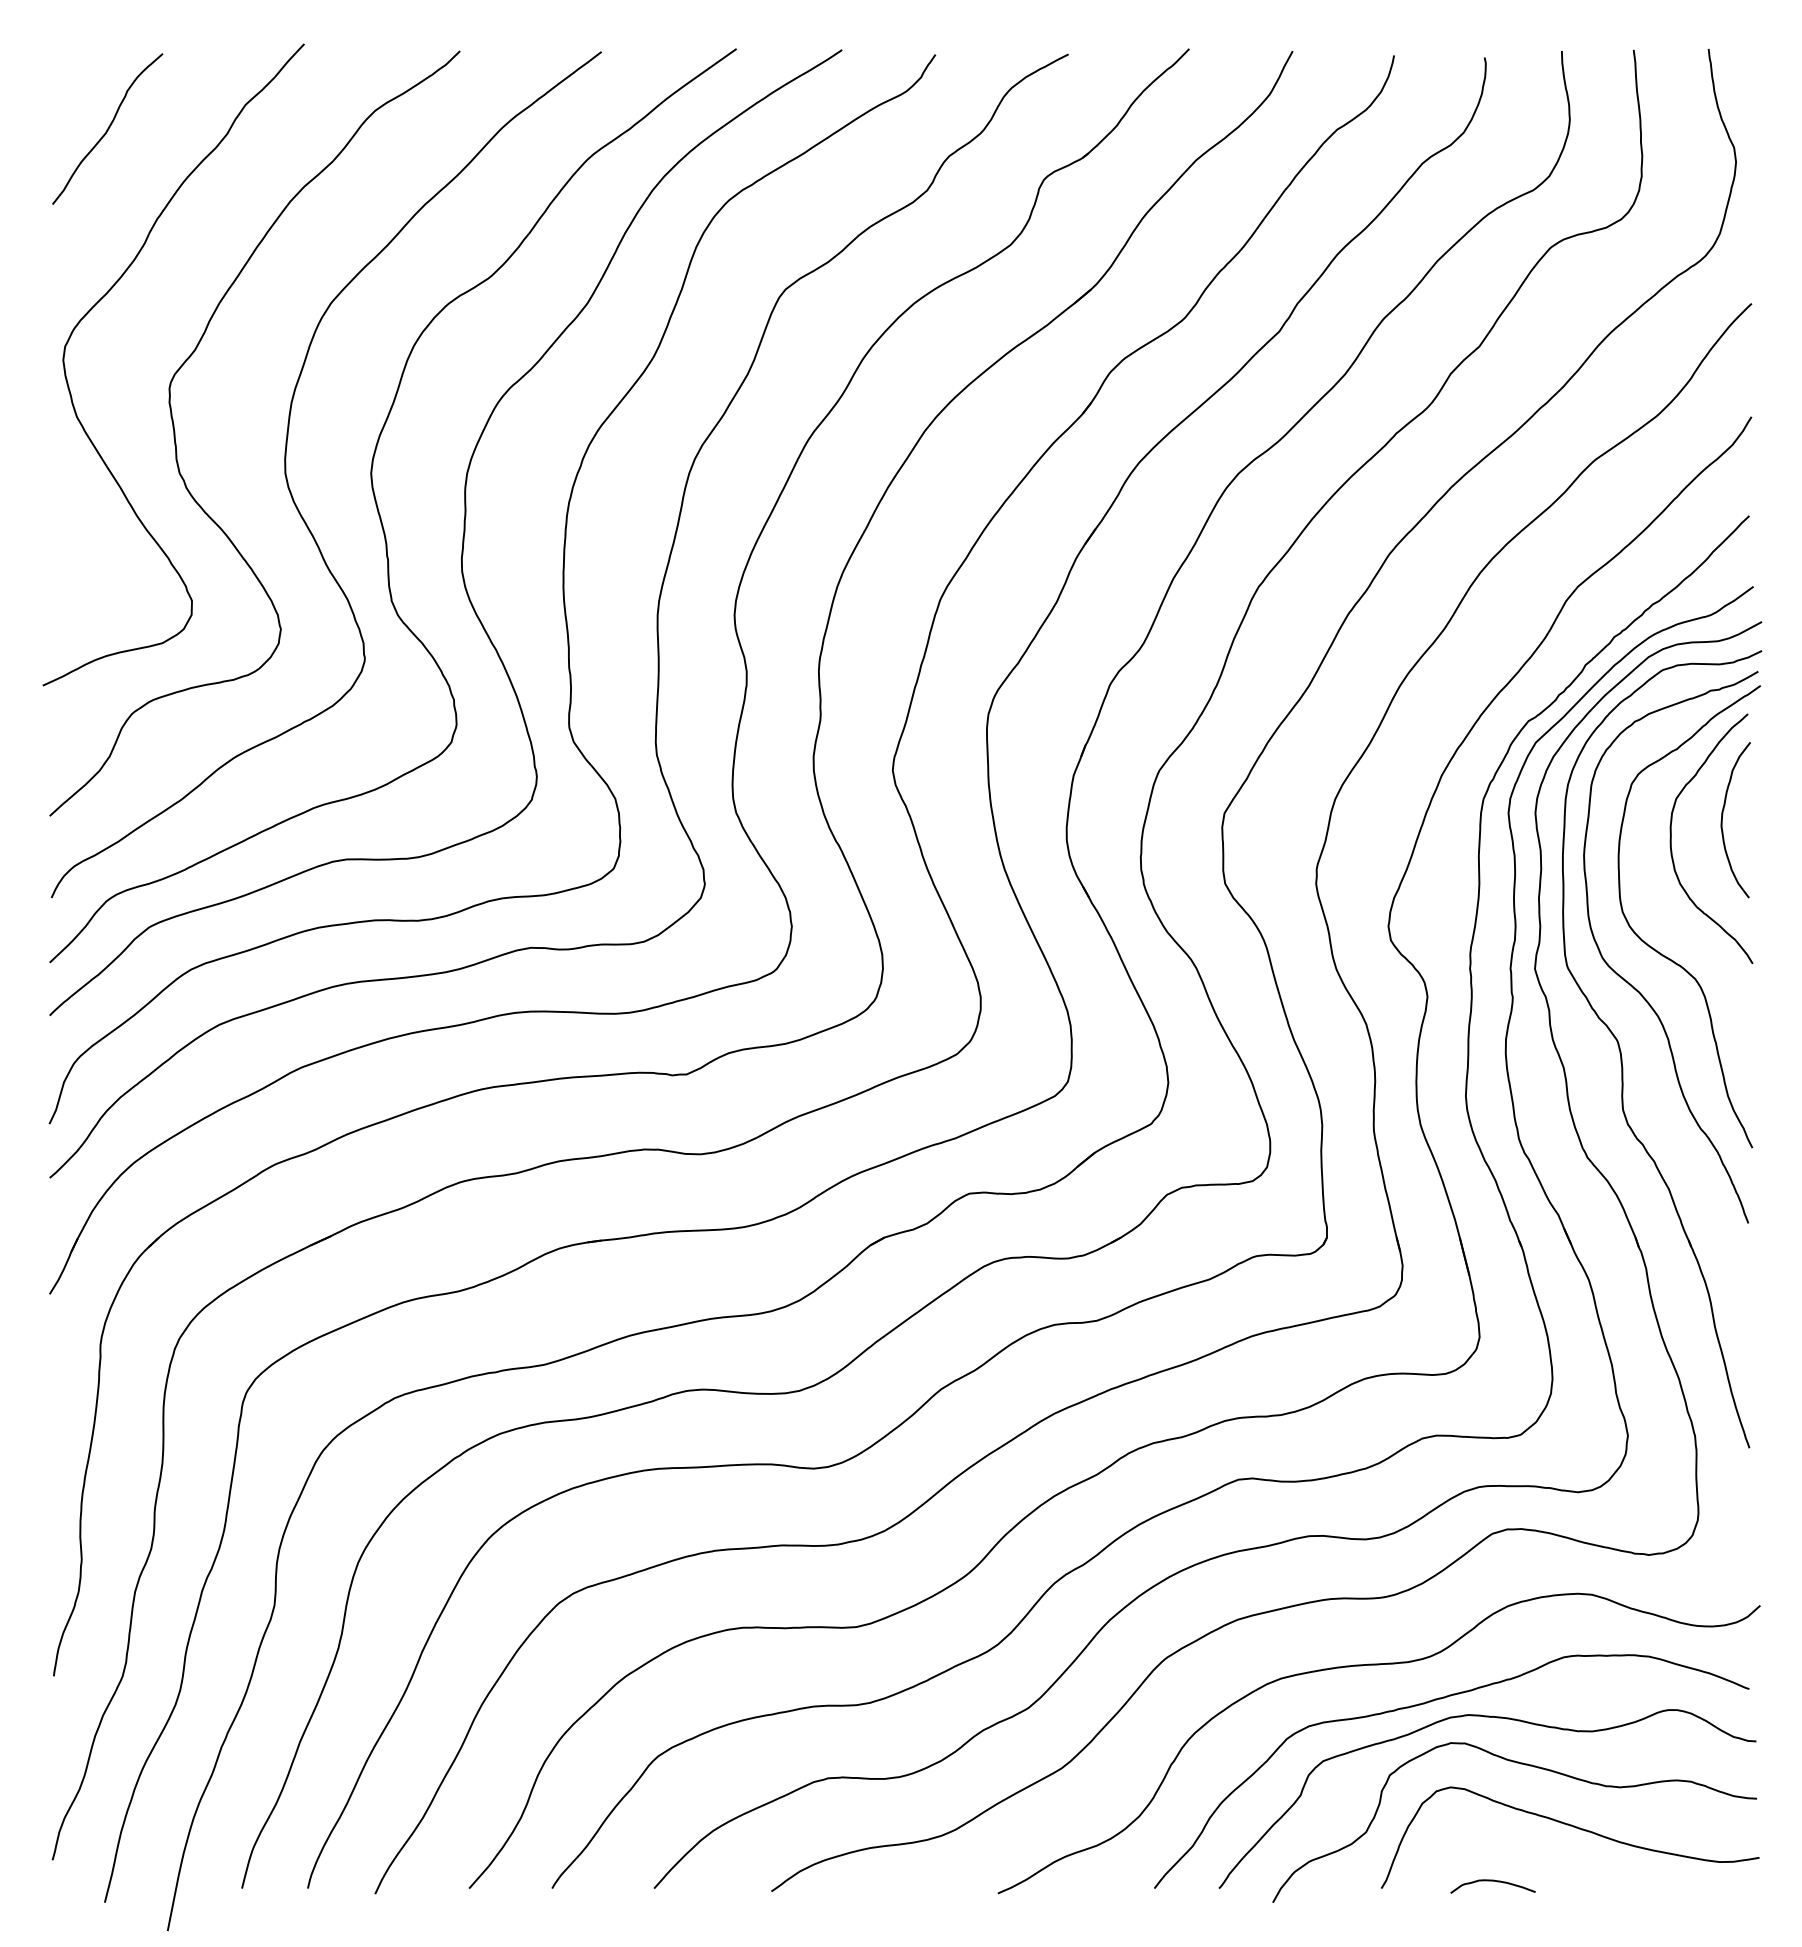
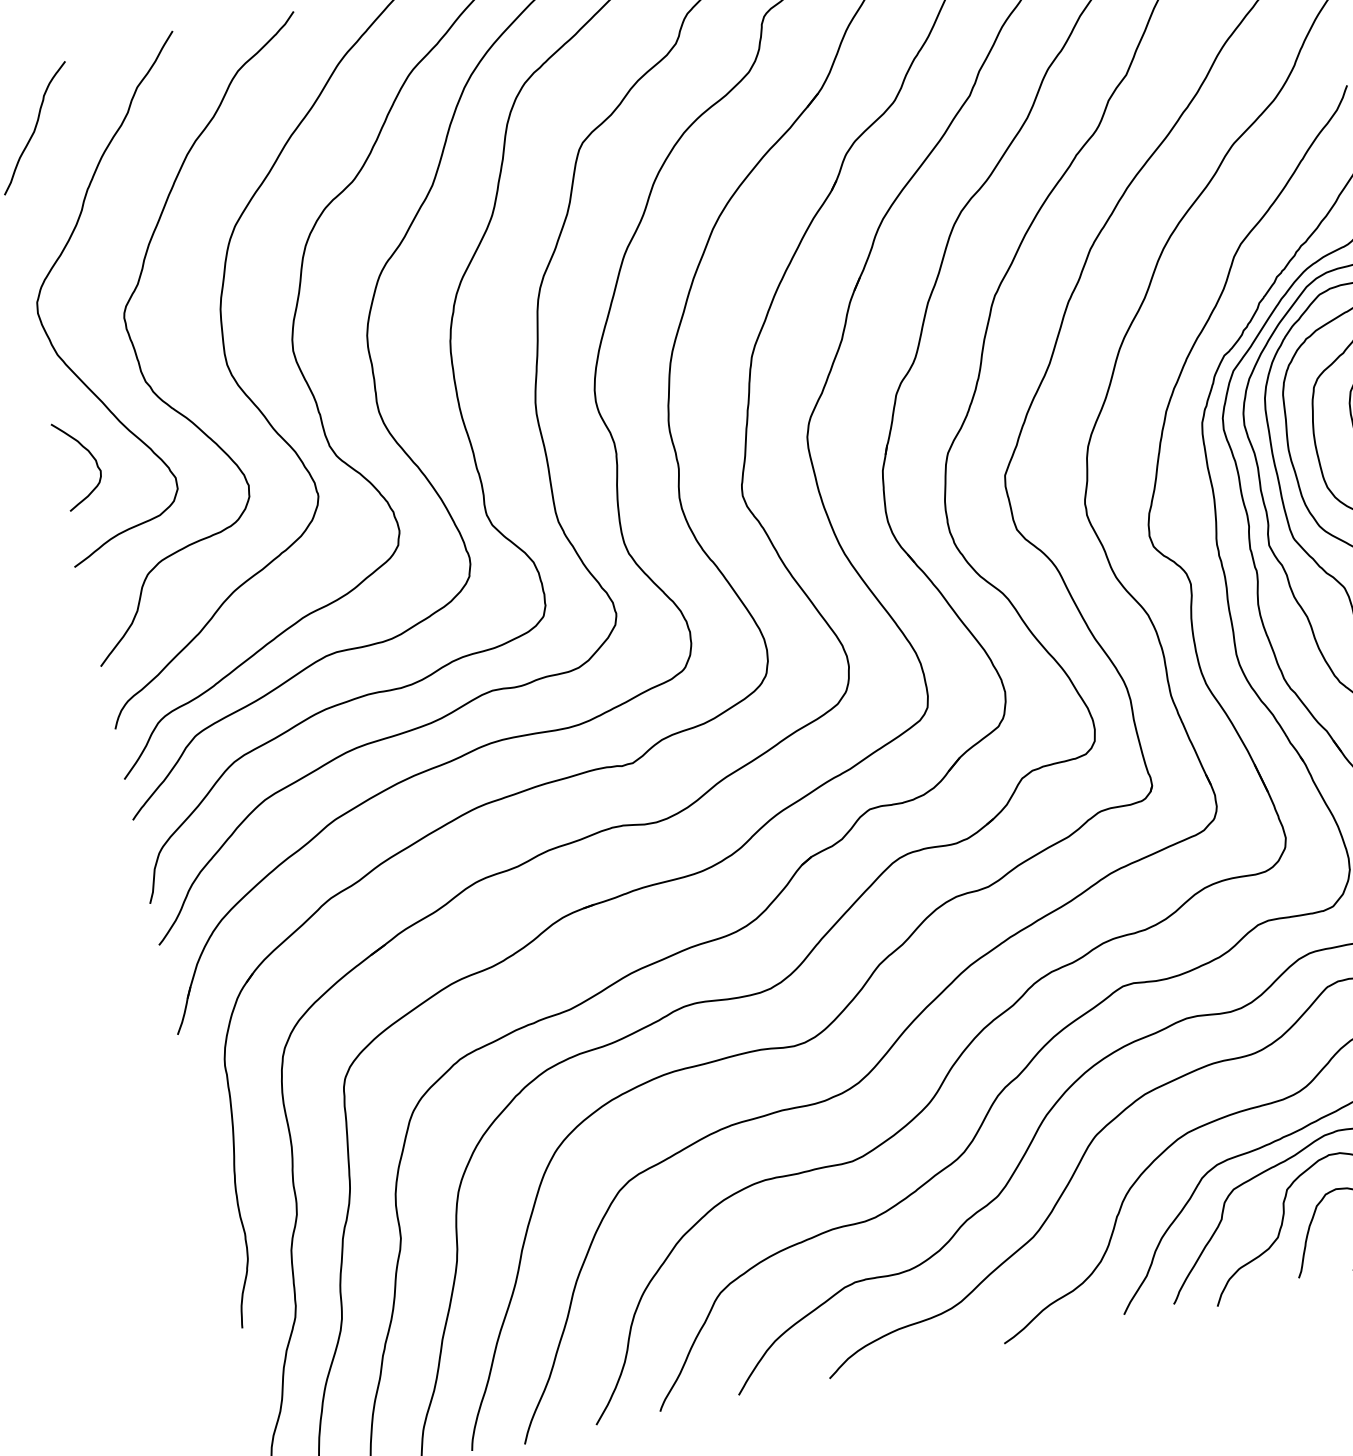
curve: (91, 549) -> (90, 454), added

